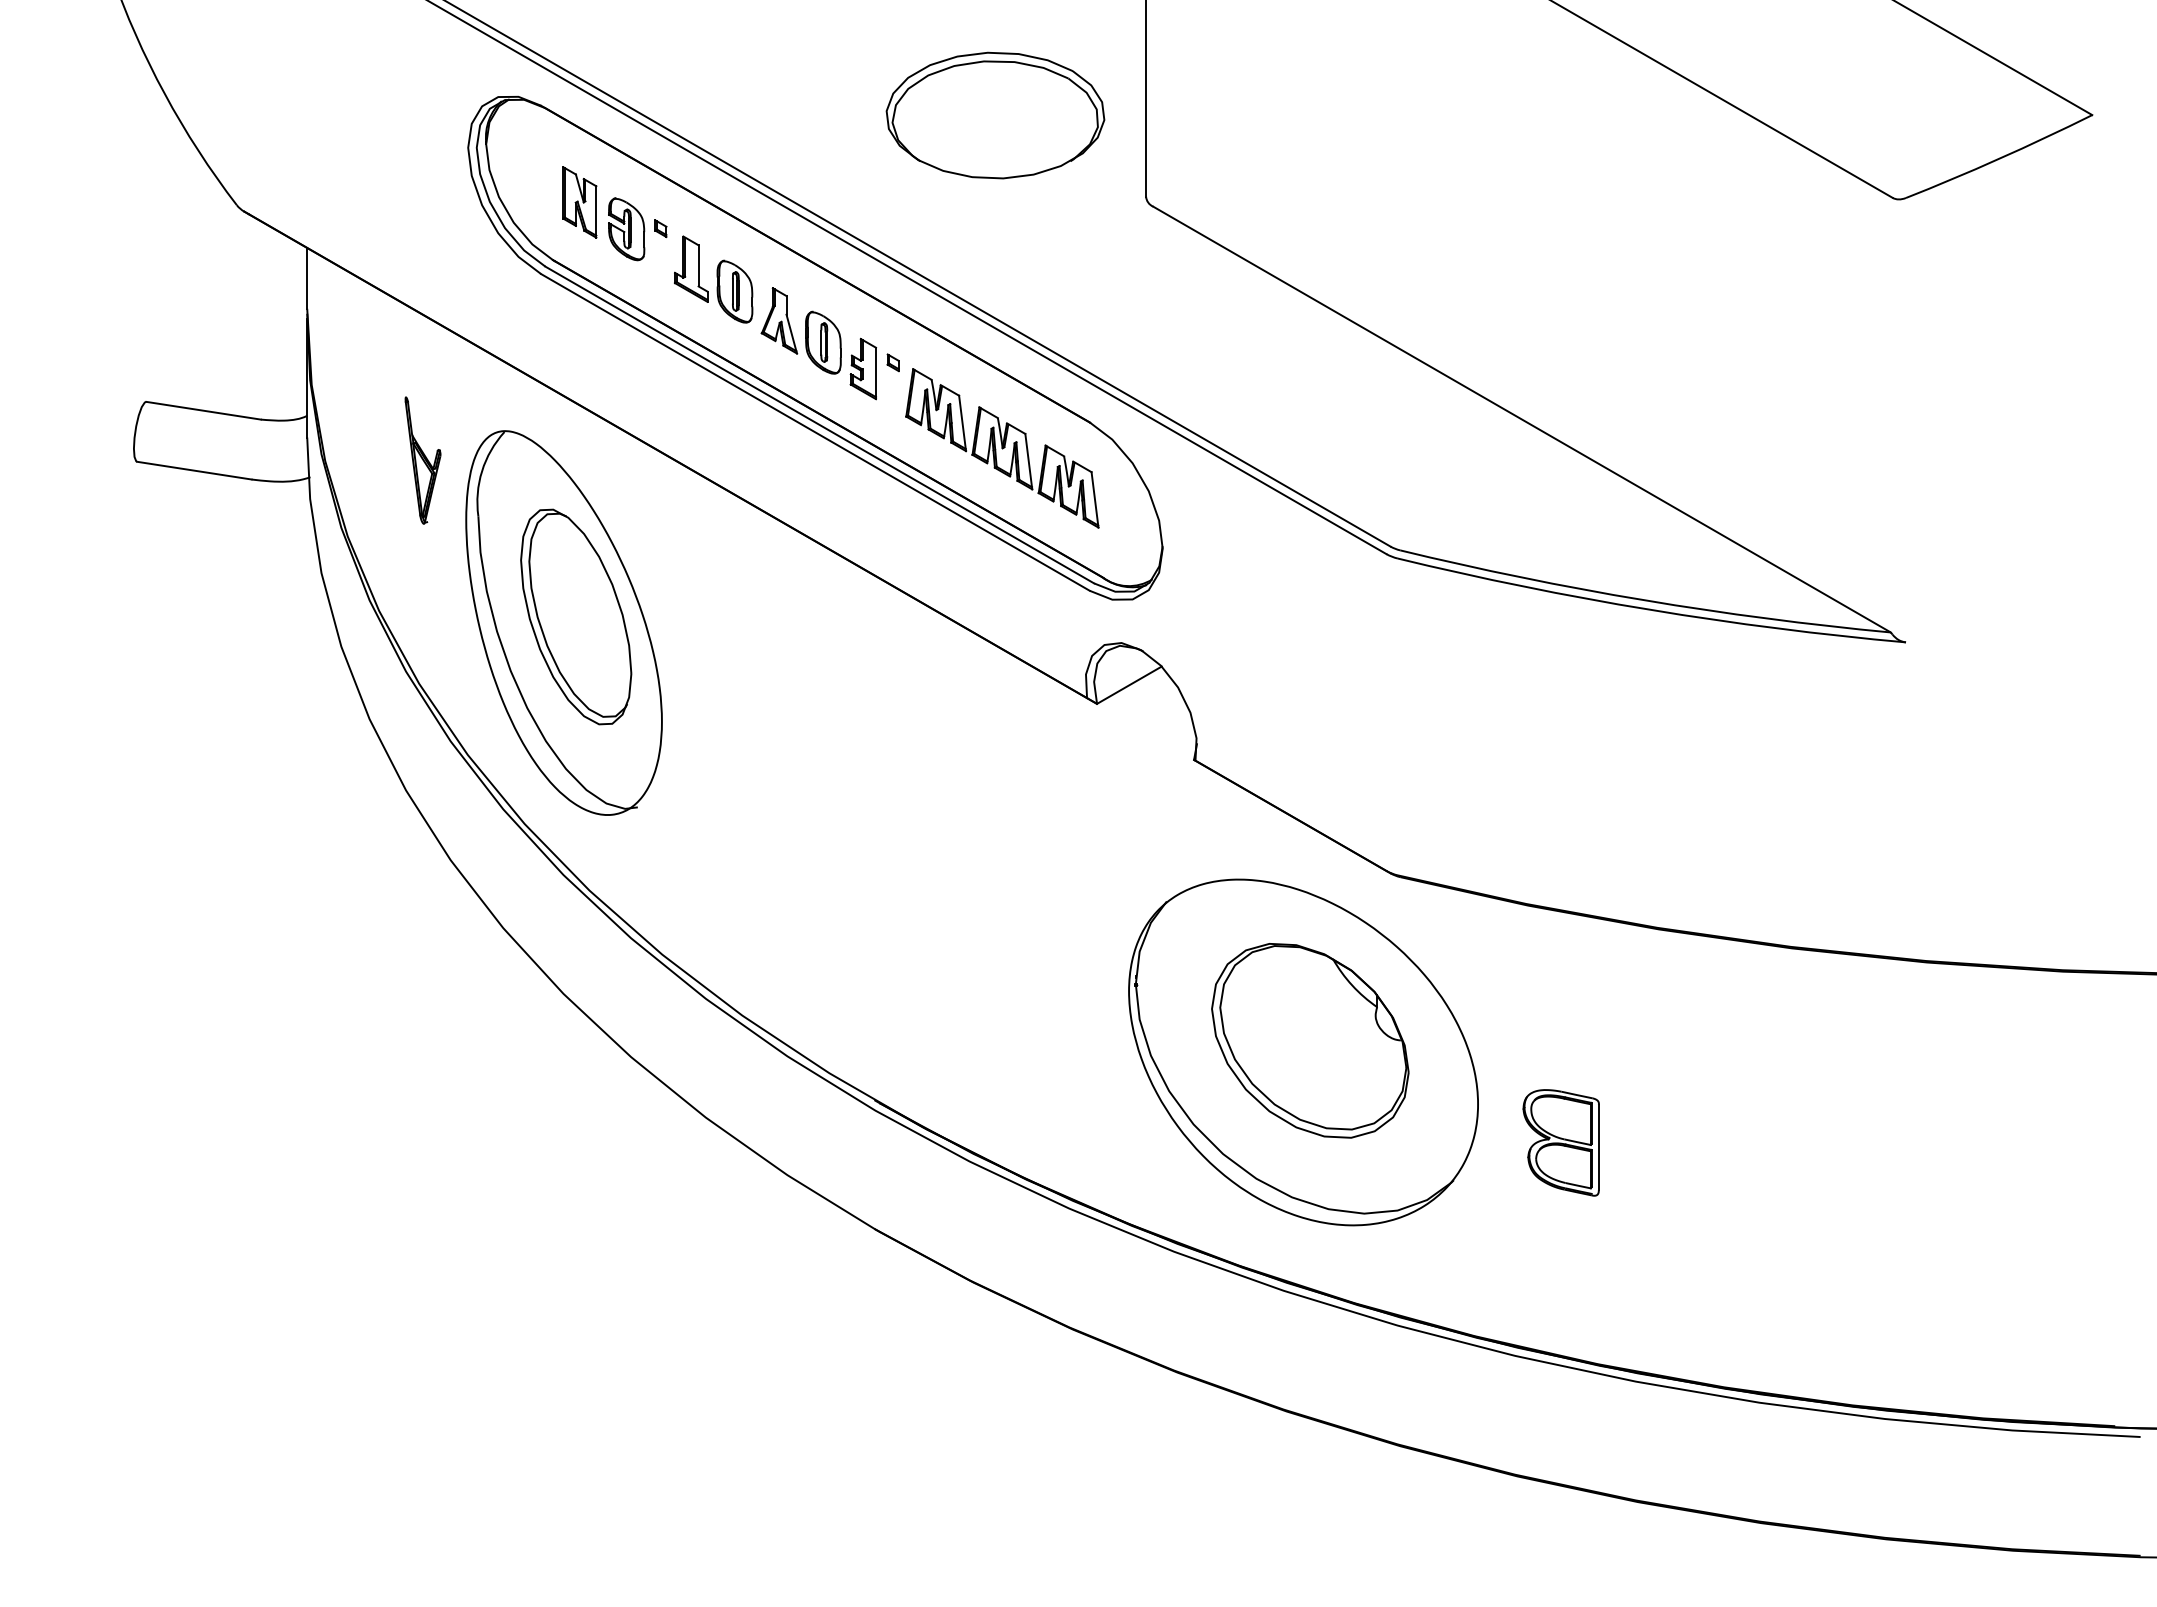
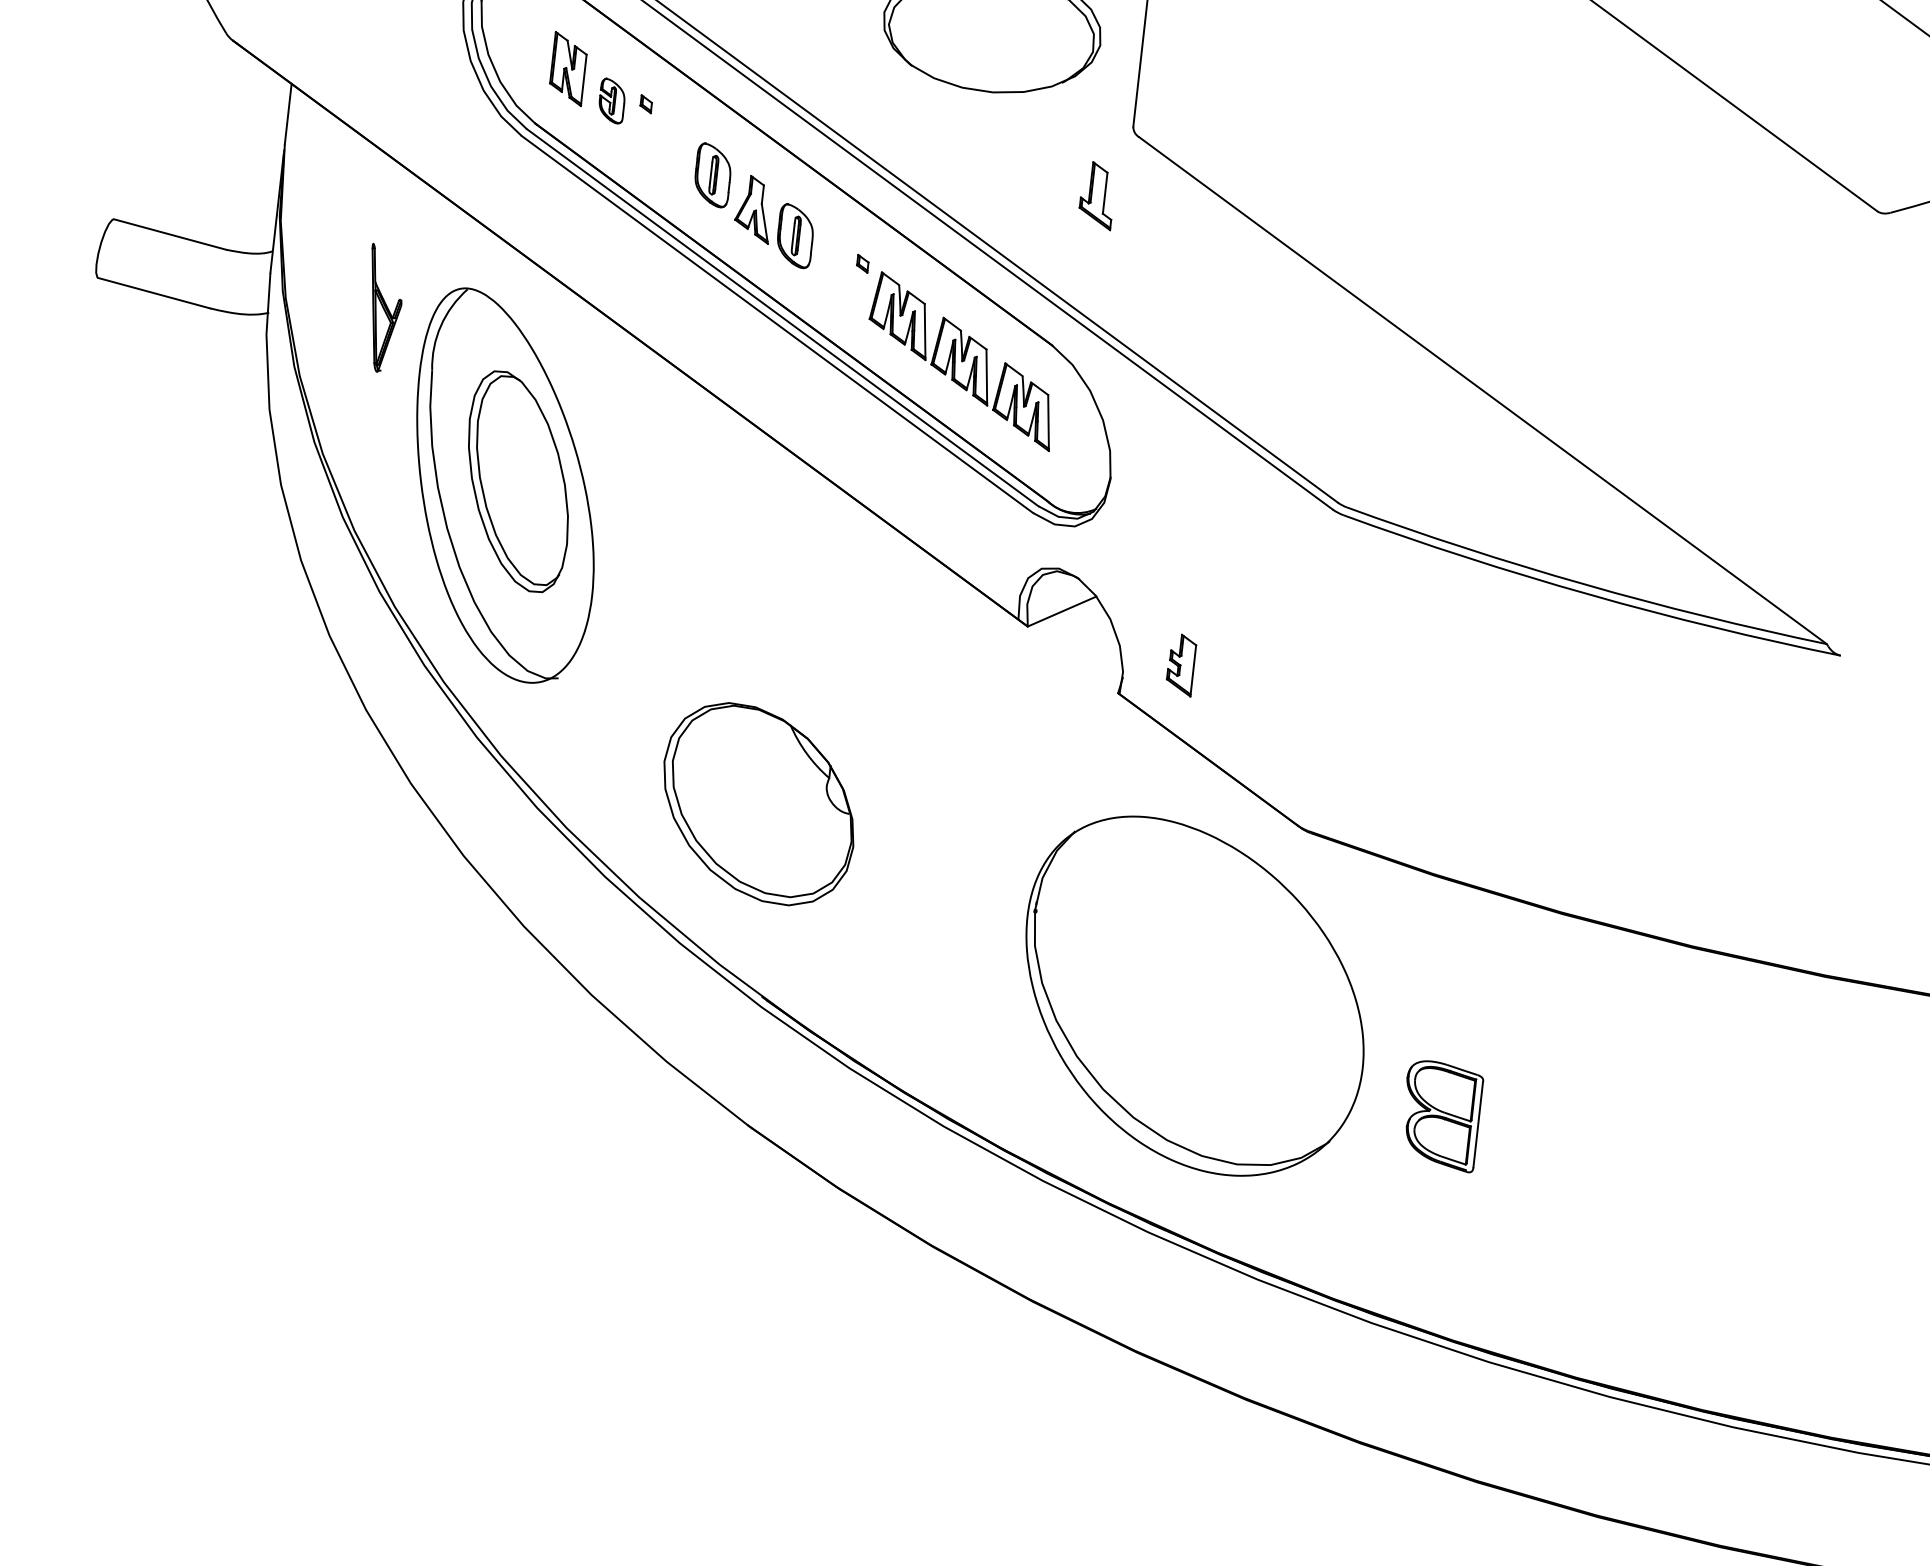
part: (626, 229) -> (611, 101), size x0.7
part: (691, 268) -> (1097, 195), moved
part: (863, 368) -> (1181, 664), moved
part: (1310, 1040) -> (759, 803), moved

